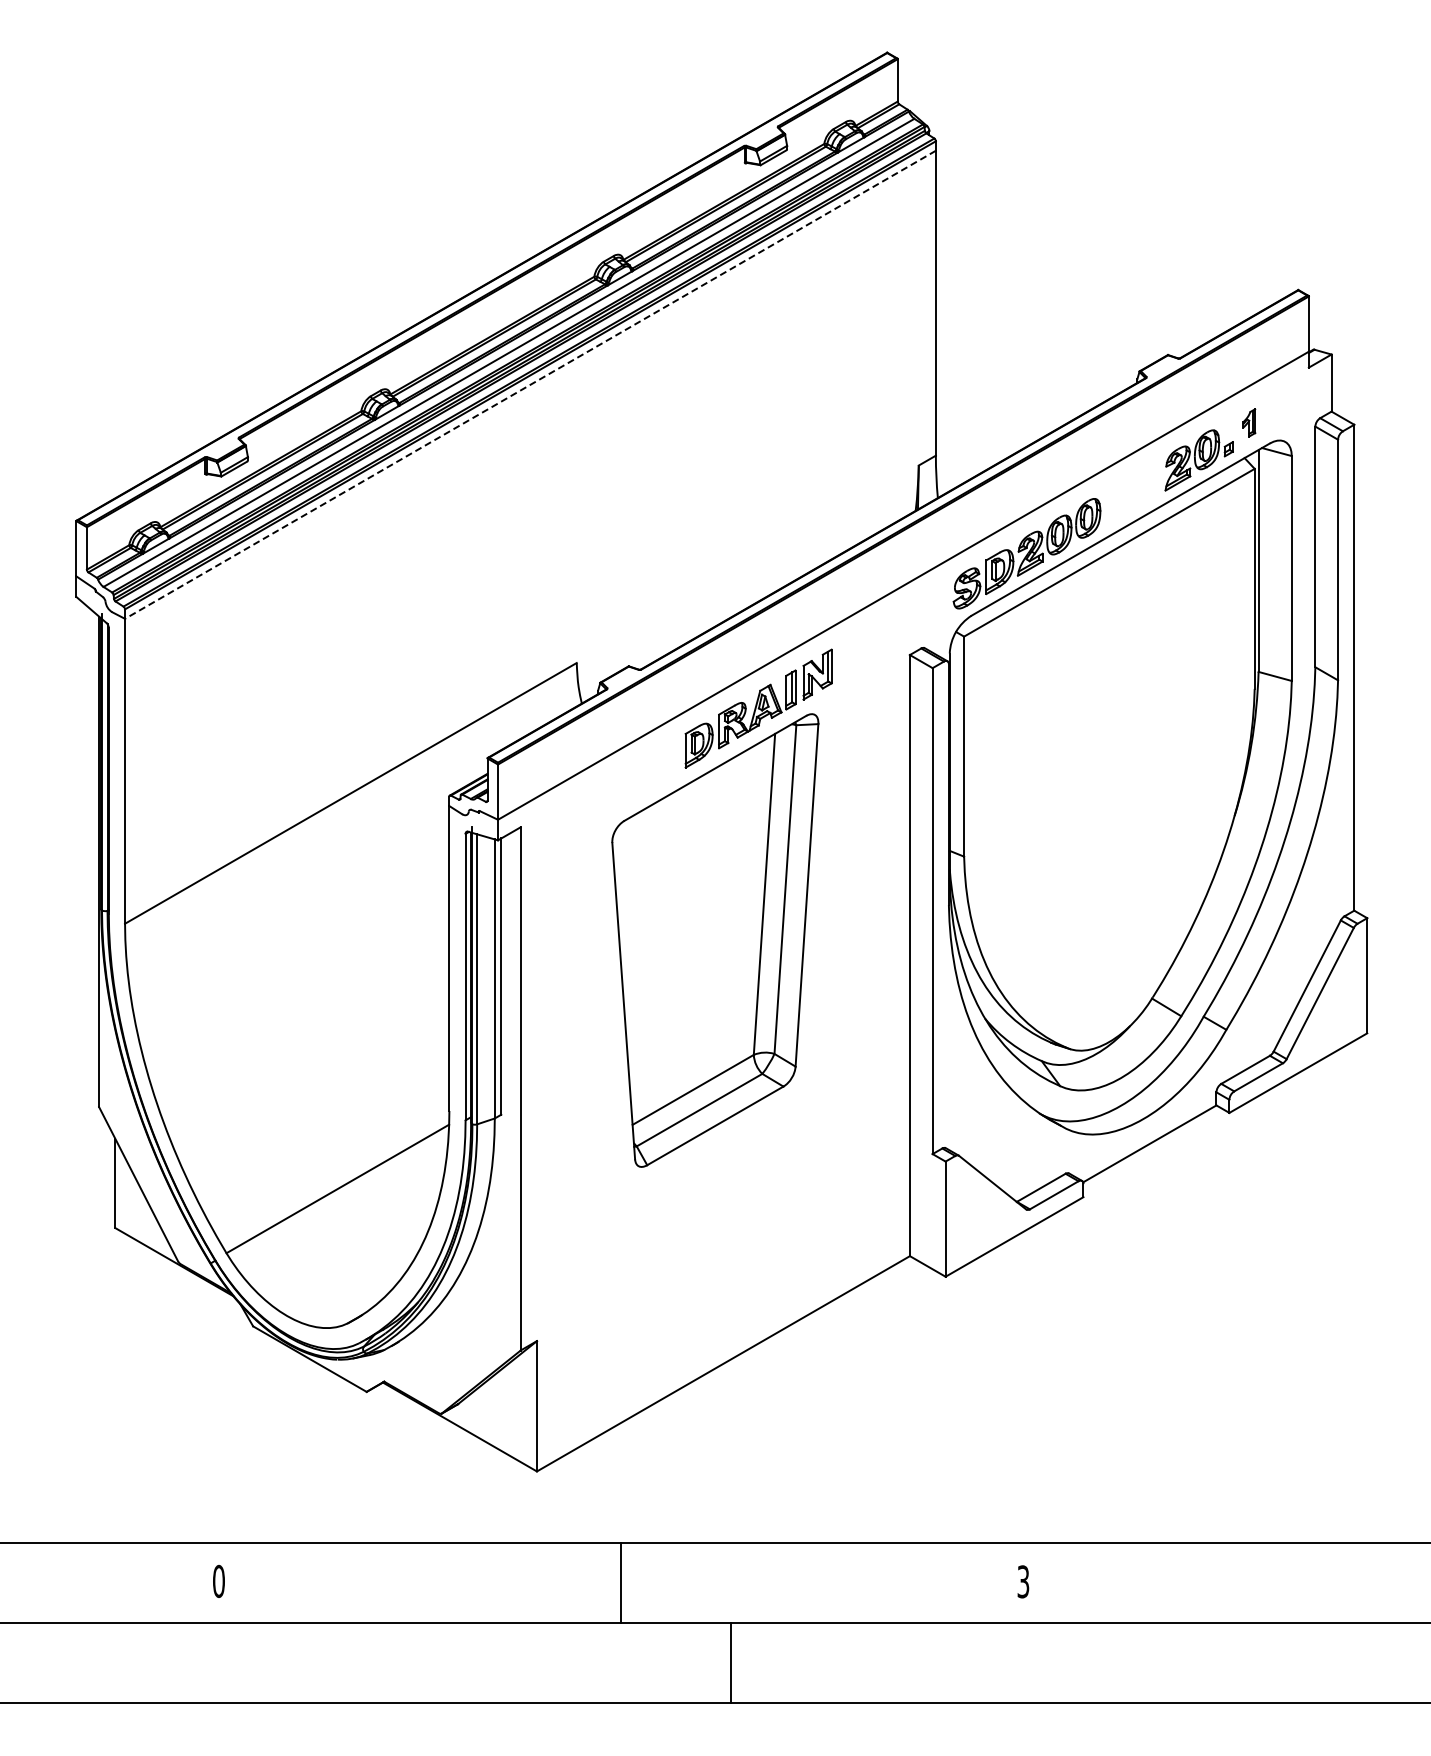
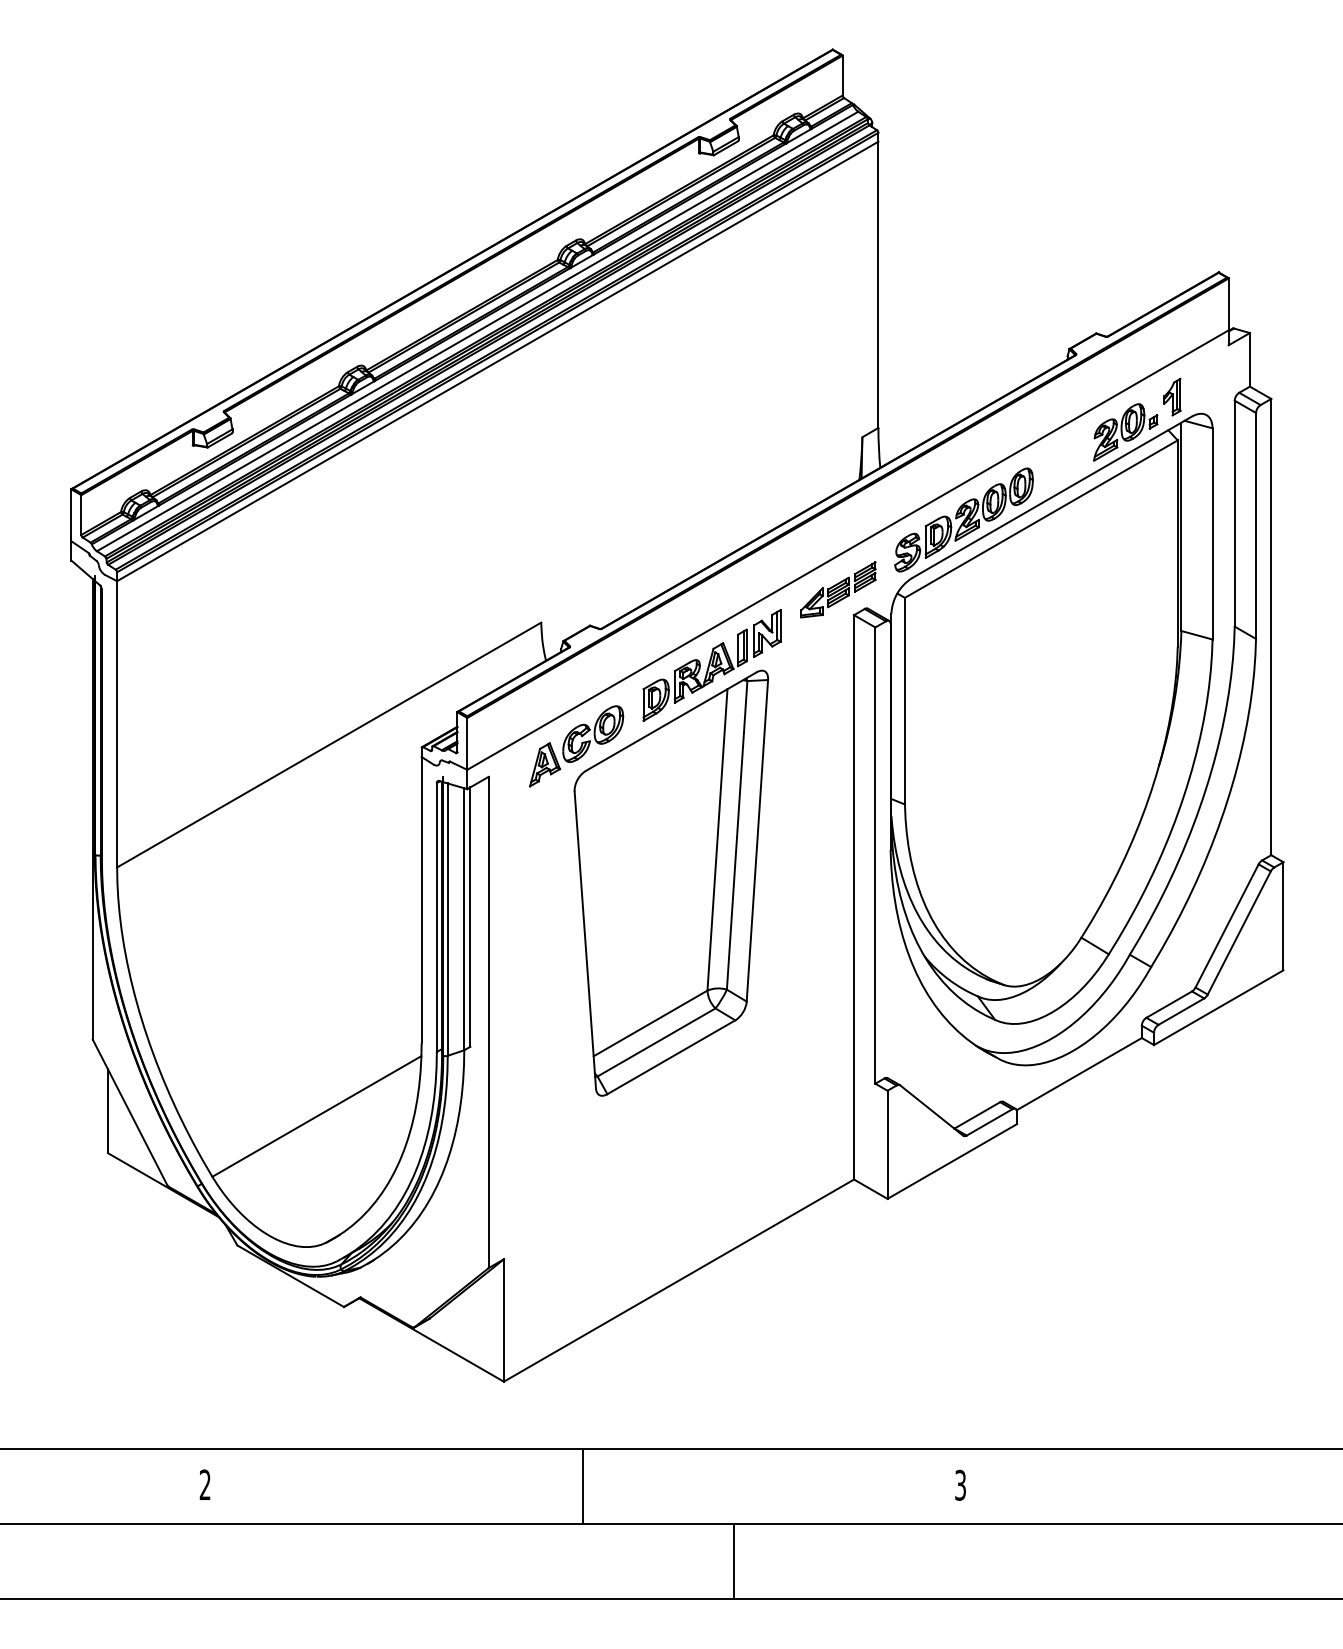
line: (530, 385) -> (497, 362), dashed -> solid
part: (1249, 422) -> (1172, 396), size x1.43
part: (892, 627) -> (837, 589), added
part: (613, 794) -> (575, 746), added
text: (218, 1581) -> (204, 1485), 0 -> 2
line: (730, 1663) -> (733, 1562), moved

